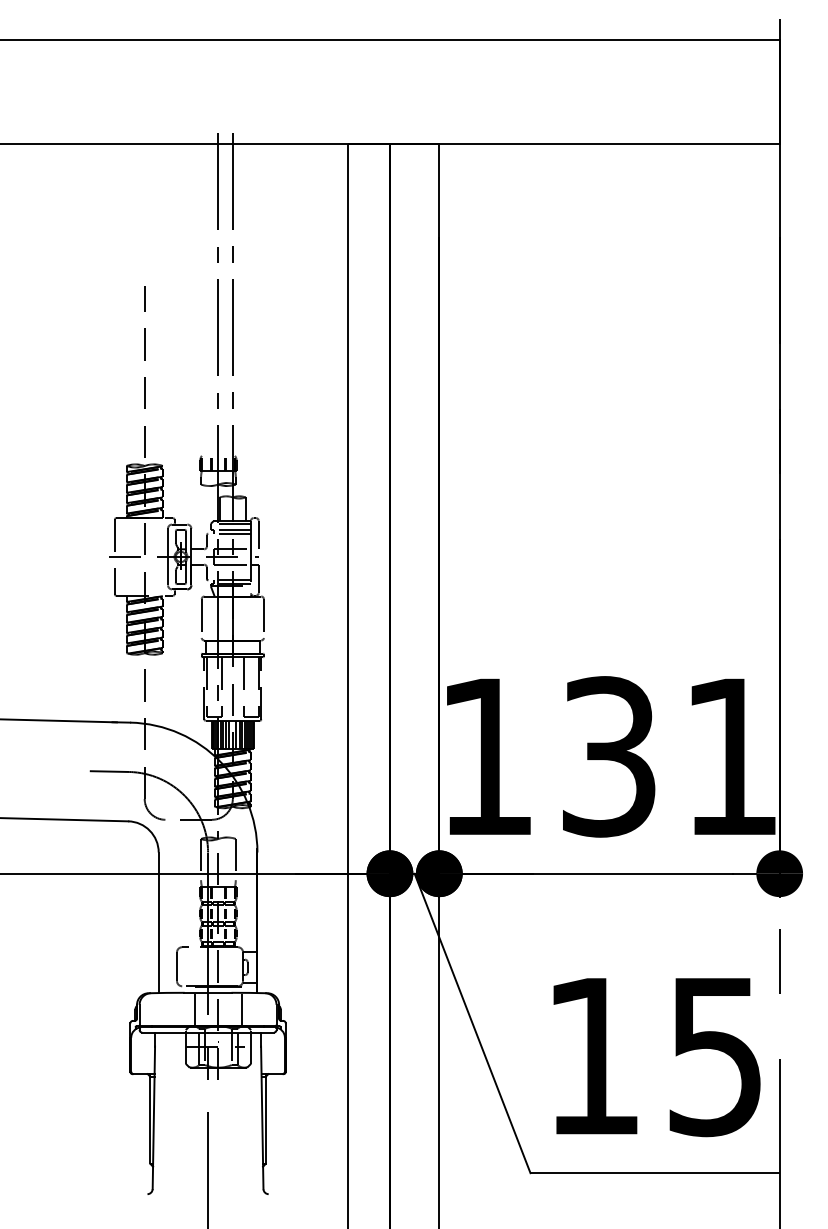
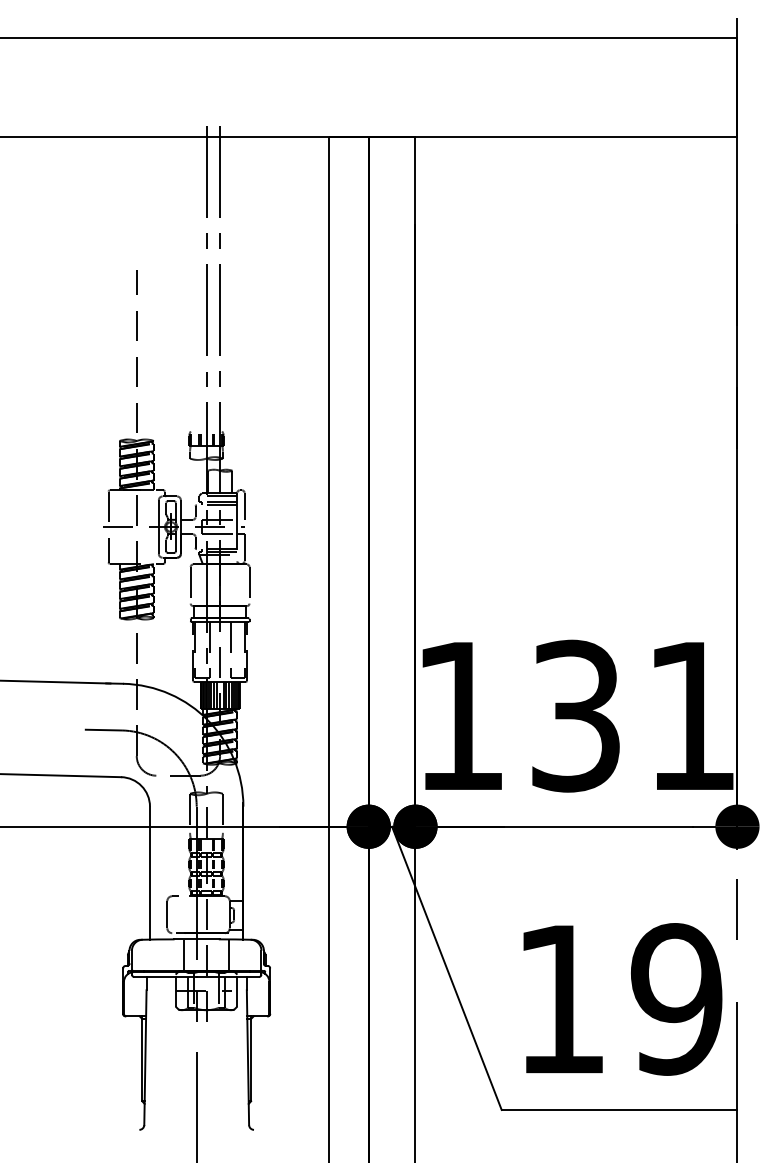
text: (715, 1056) -> (676, 999), 15 -> 19

